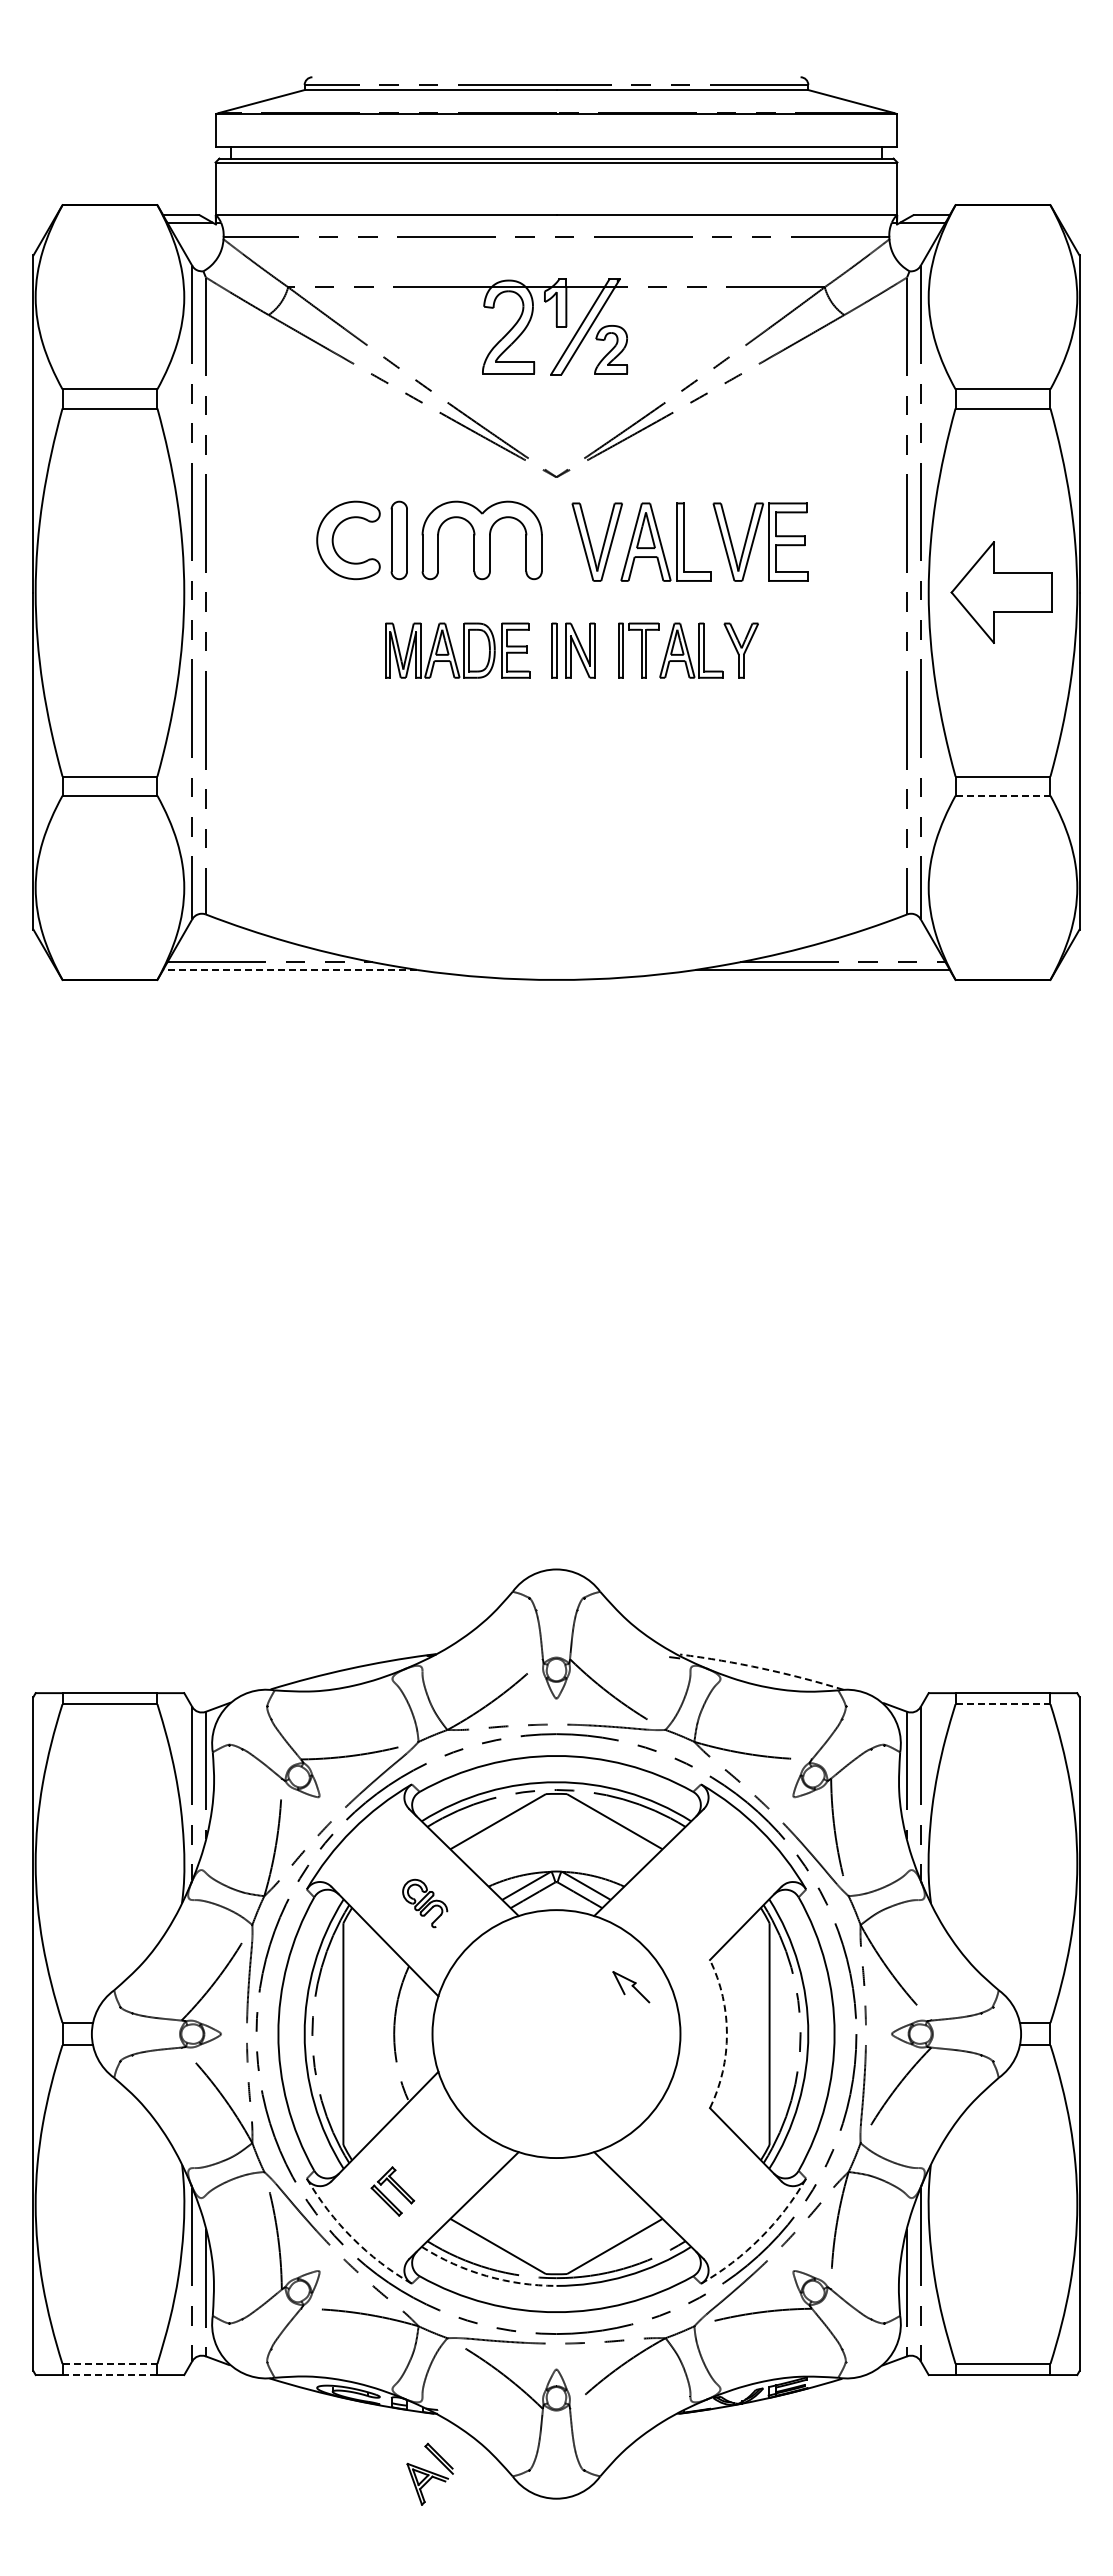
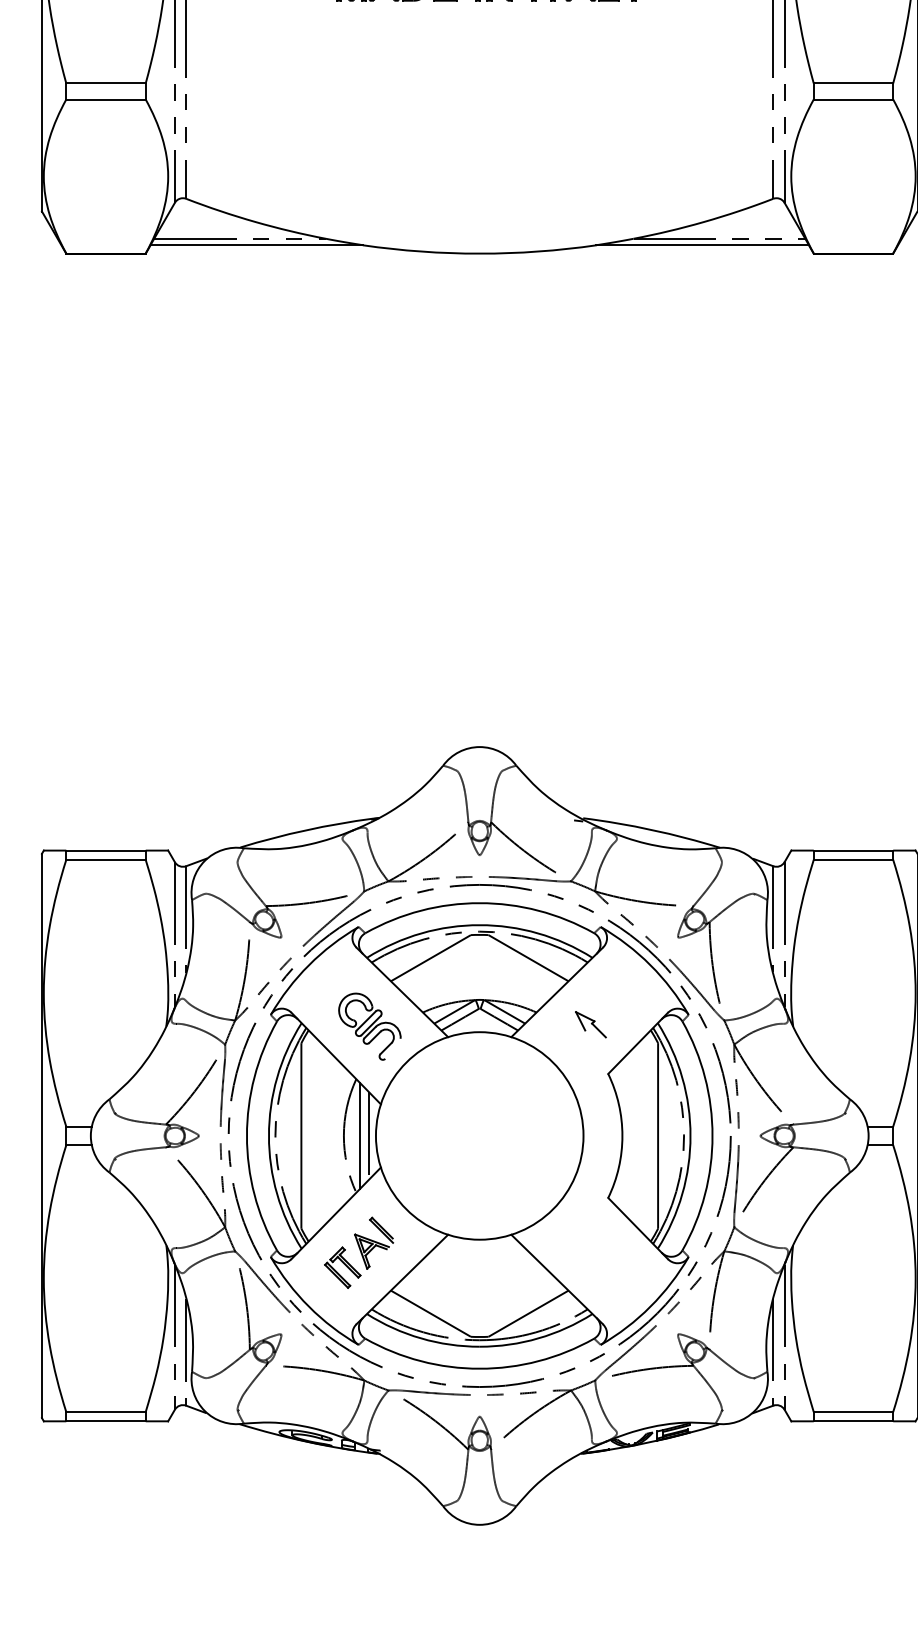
line: (1003, 795) -> (853, 99), dashed -> solid
line: (289, 969) -> (256, 244), dashed -> solid
arc: (762, 1668) -> (652, 829), dashed -> solid
line: (1003, 1704) -> (853, 860), dashed -> solid
part: (424, 1903) -> (369, 1026), size x1.67
part: (631, 1987) -> (591, 1024), moved
line: (413, 2033) -> (360, 1135), added
line: (424, 2034) -> (369, 1136), added
arc: (726, 2034) -> (622, 1136), dashed -> solid
arc: (352, 2238) -> (309, 1307), dashed -> solid
arc: (760, 2238) -> (650, 1307), dashed -> solid
arc: (486, 2275) -> (421, 1338), dashed -> solid
line: (110, 2363) -> (106, 1411), dashed -> solid
line: (109, 2375) -> (105, 1421), dashed -> solid
part: (429, 2473) -> (373, 1242), moved

